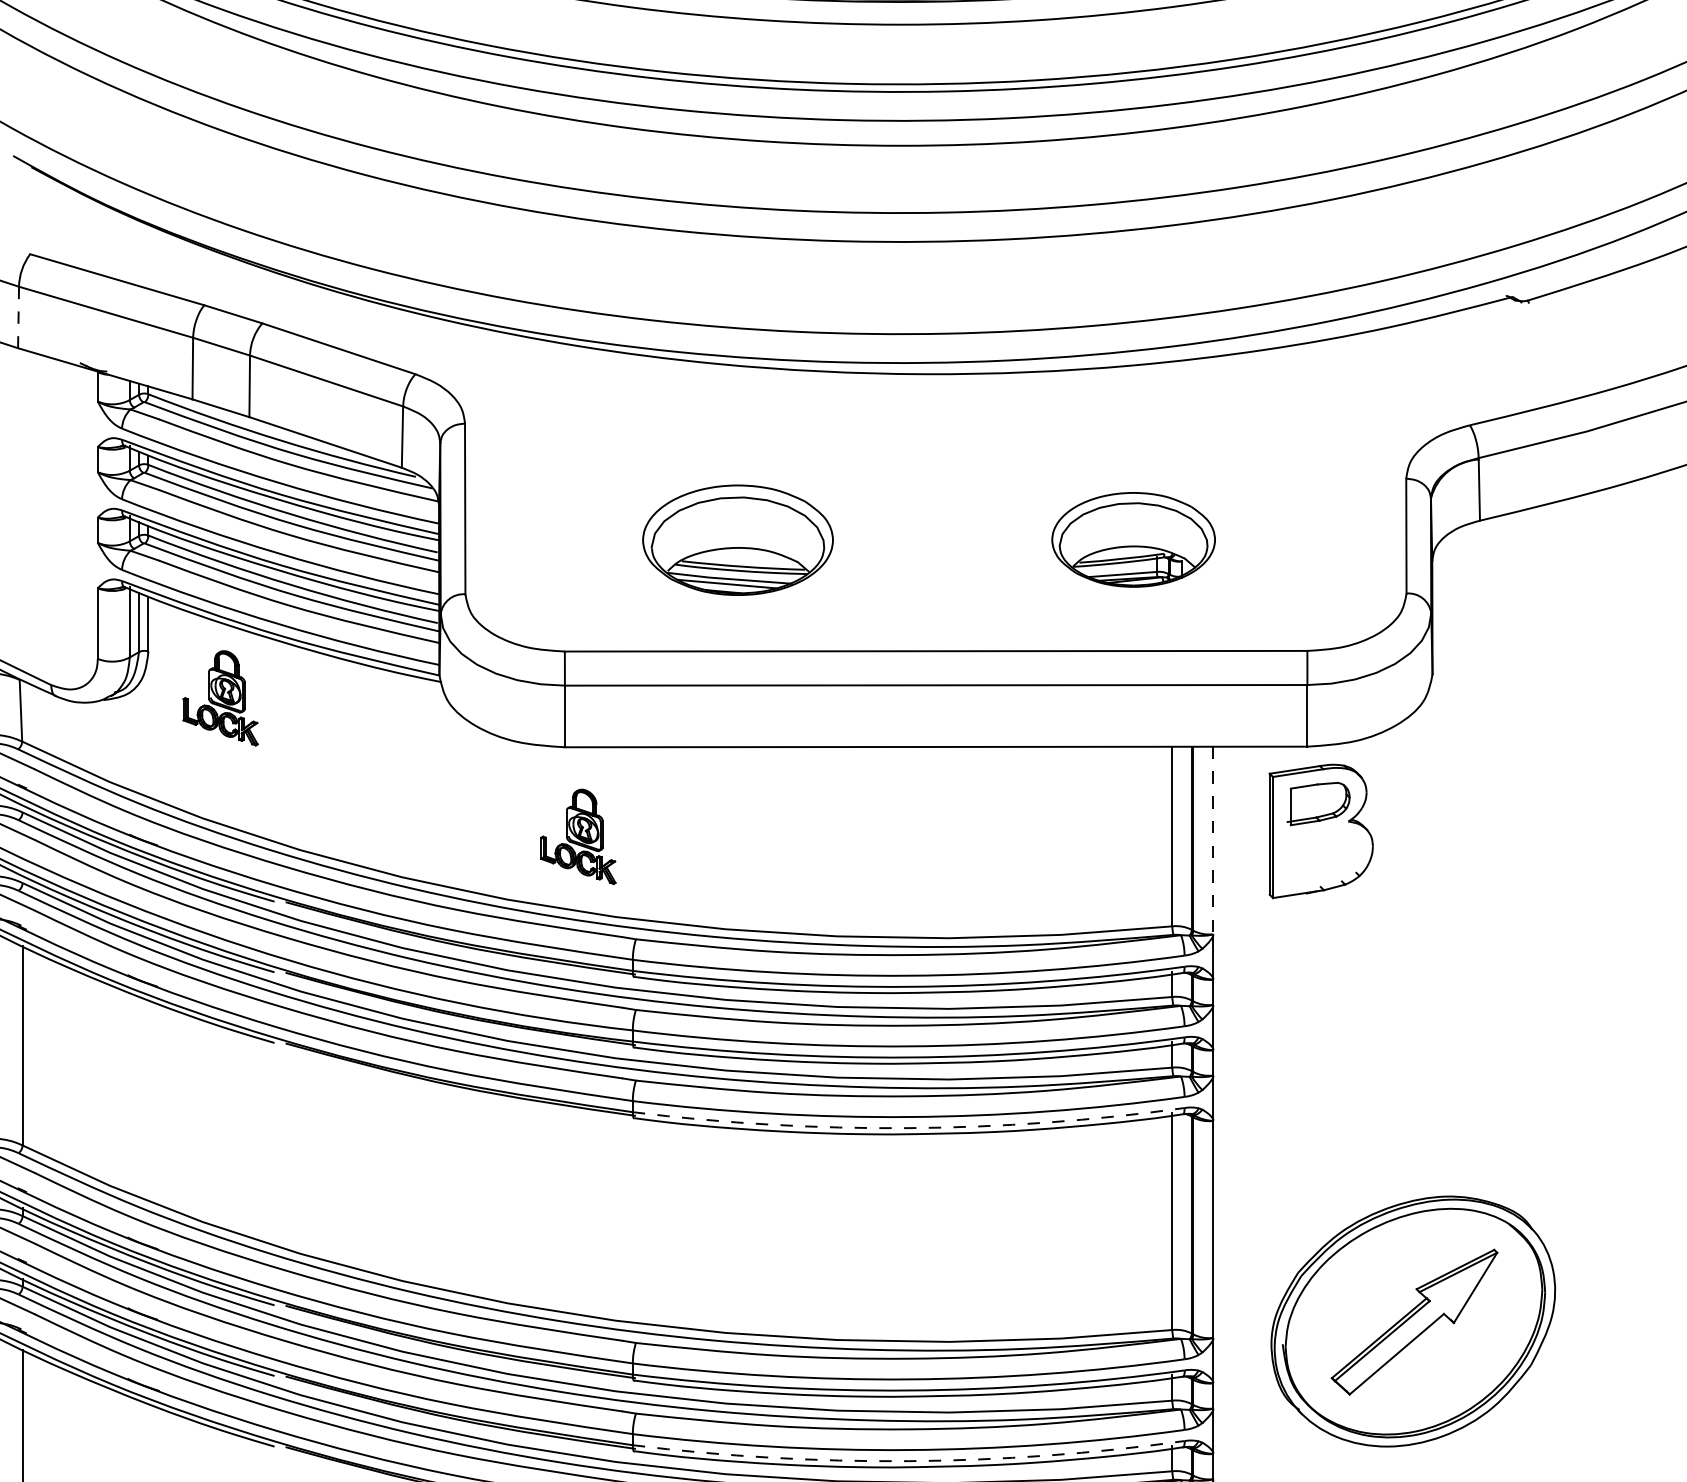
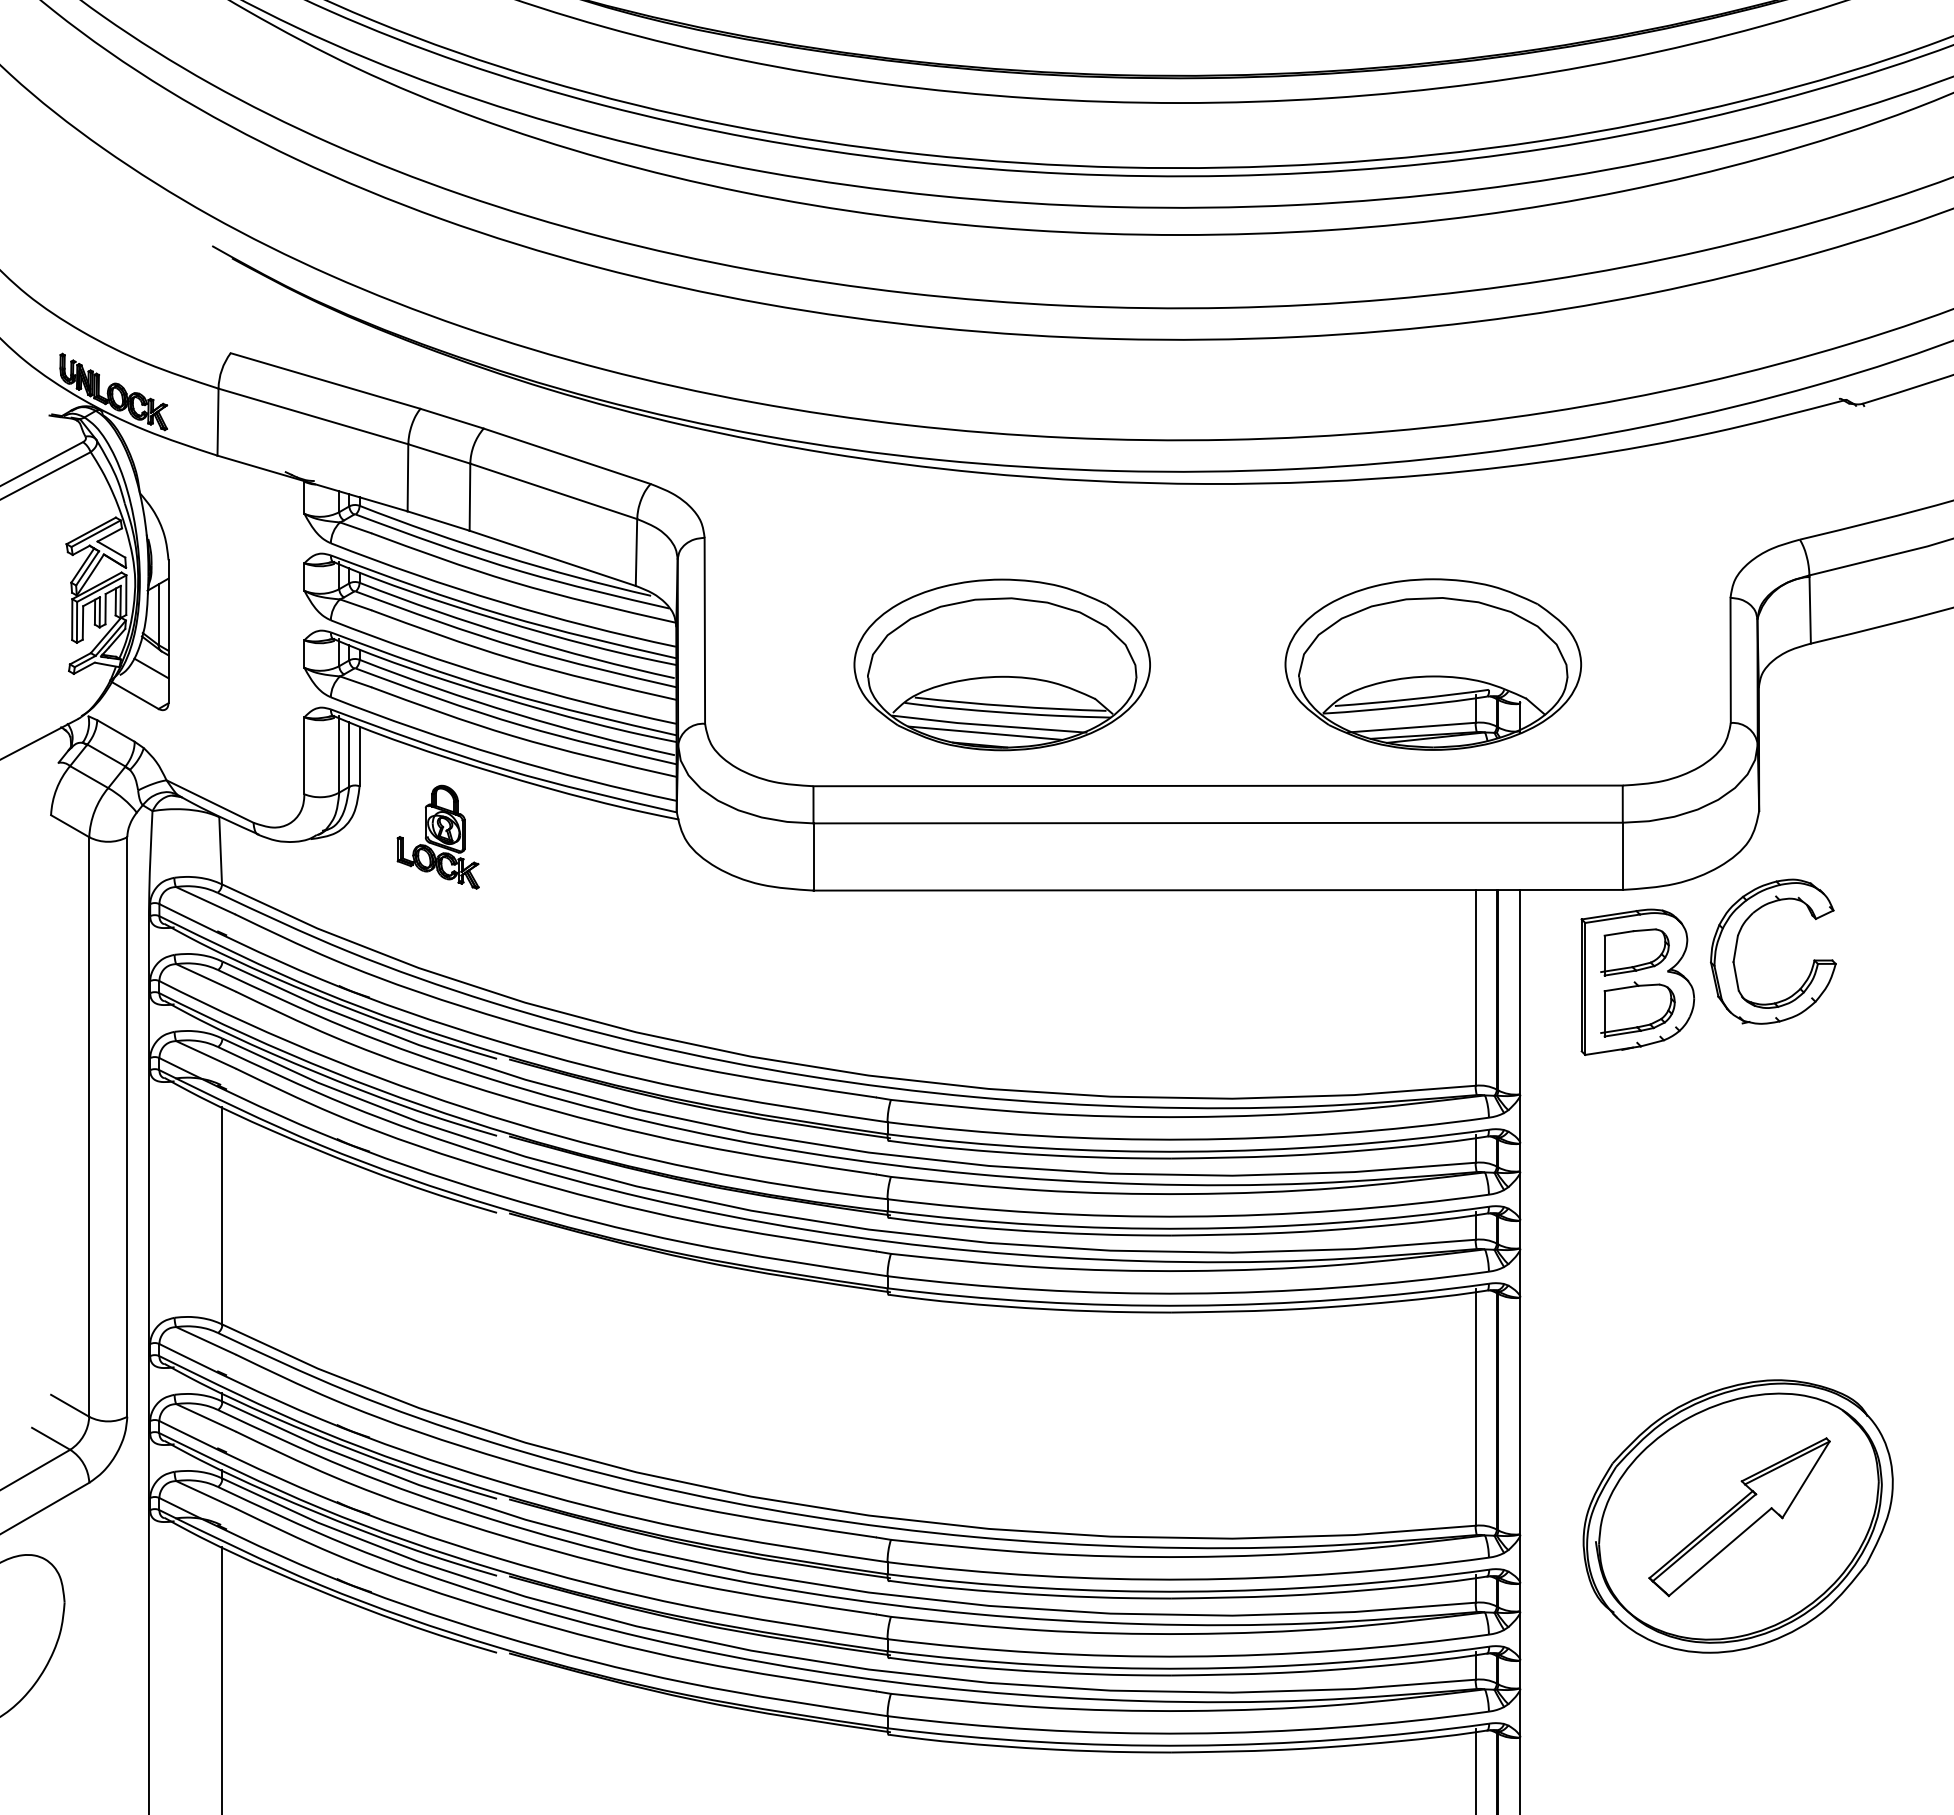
line: (18, 317) -> (218, 422), dashed -> solid
part: (737, 539) -> (1001, 664), size x1.43
part: (1133, 539) -> (1433, 664), size x1.67
part: (1412, 797) -> (1737, 945), added
part: (577, 836) -> (827, 987), removed
line: (1213, 841) -> (1520, 993), dashed -> solid
part: (1320, 856) -> (1637, 1009), added
arc: (908, 1127) -> (1188, 1305), dashed -> solid
arc: (908, 1461) -> (1188, 1668), dashed -> solid

